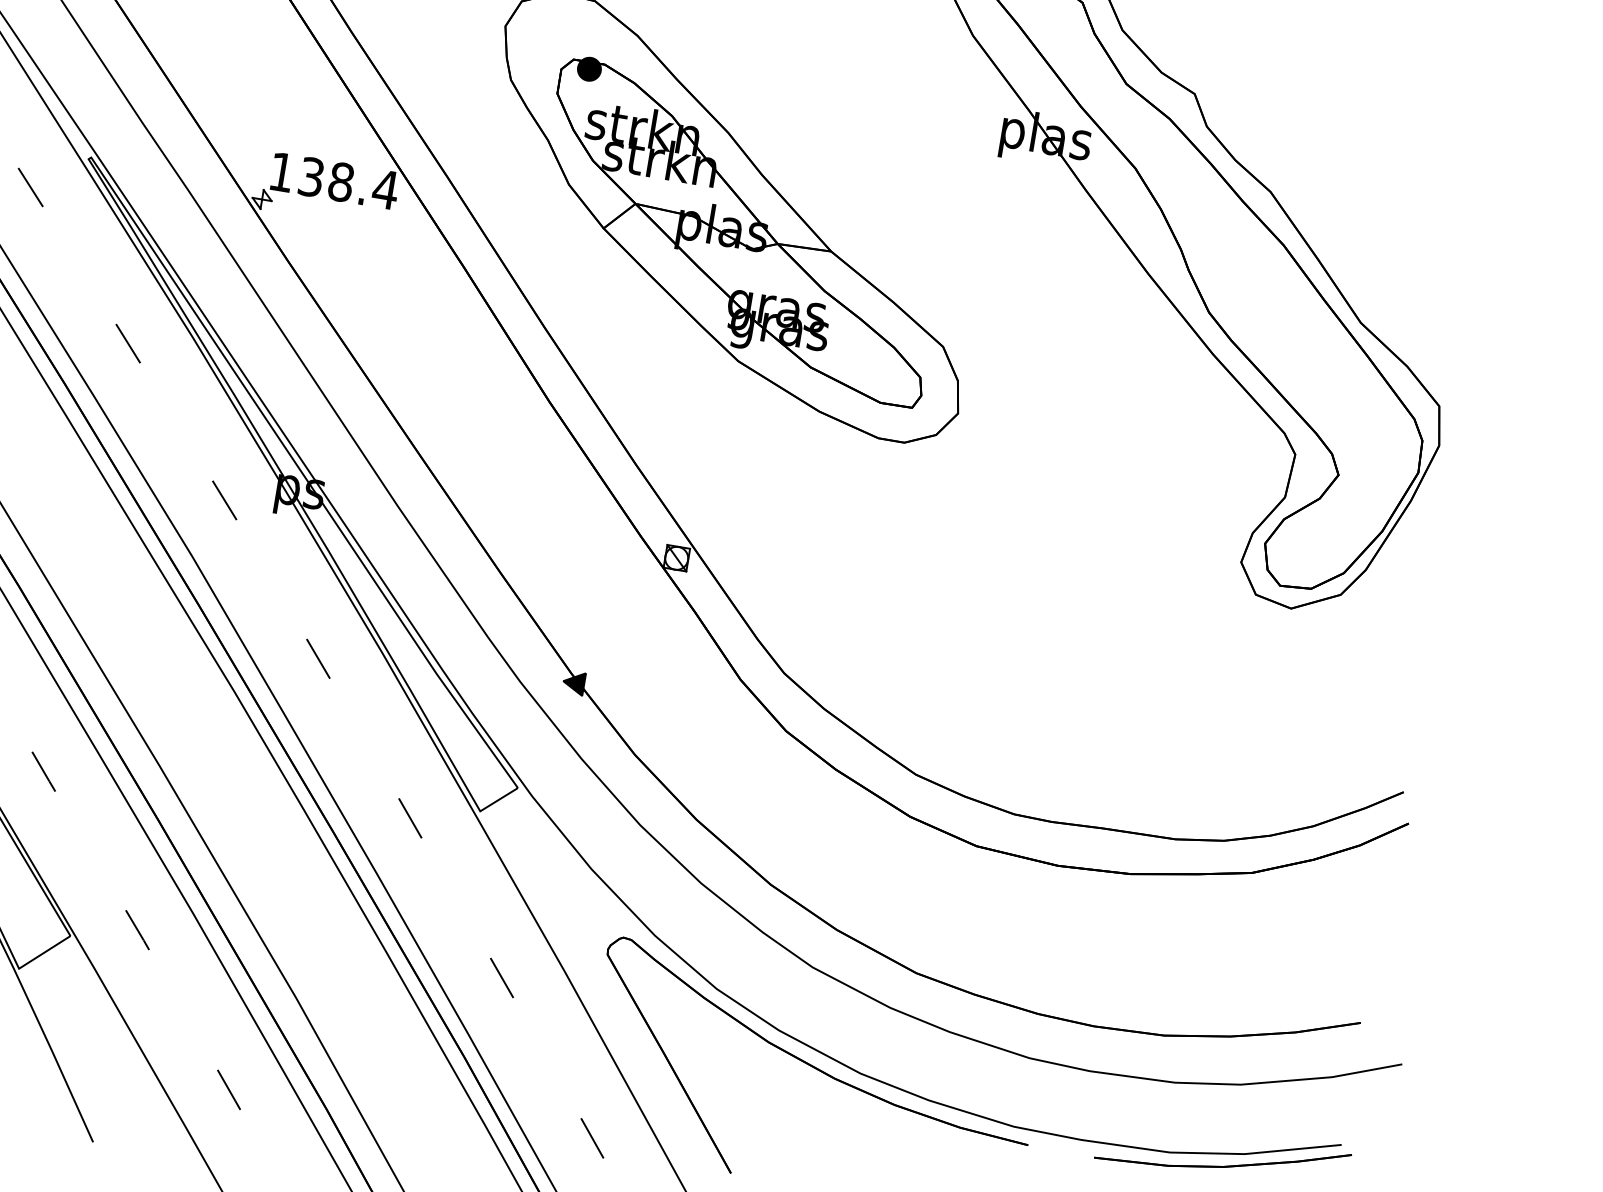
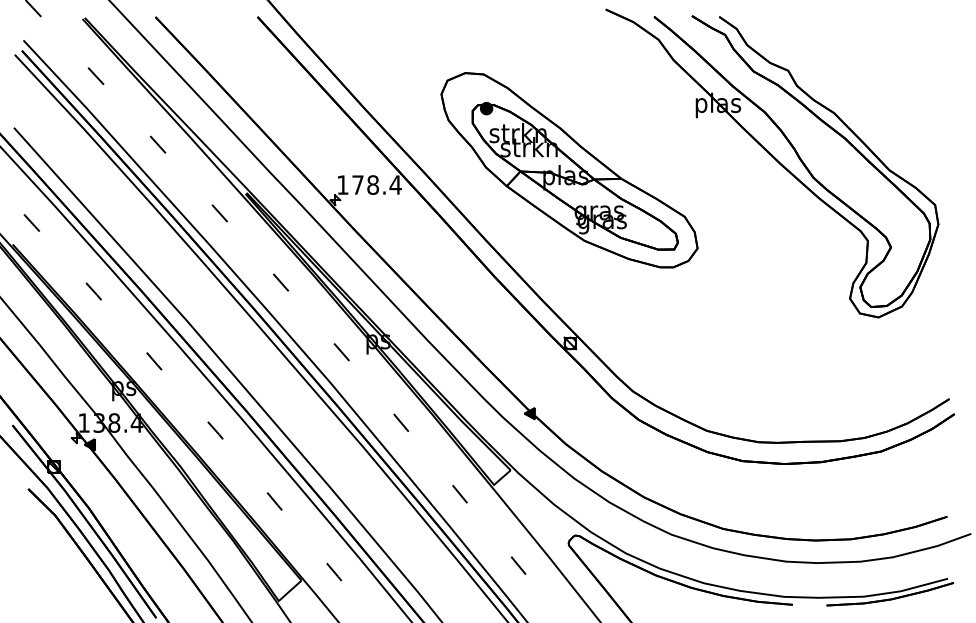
text: (310, 175) -> (357, 184), 138.4 -> 178.4

